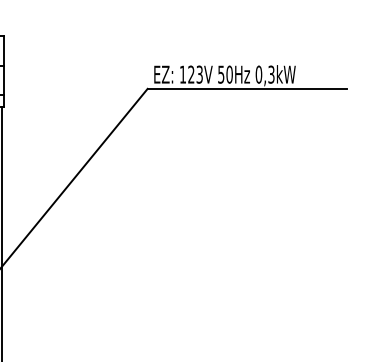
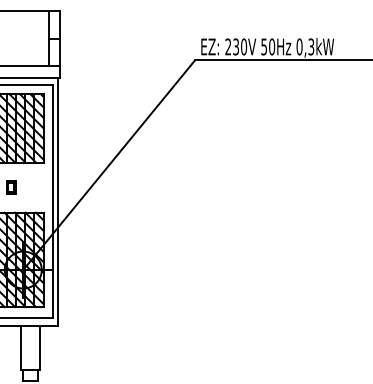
text: (191, 74) -> (236, 46), 123V -> 230V

